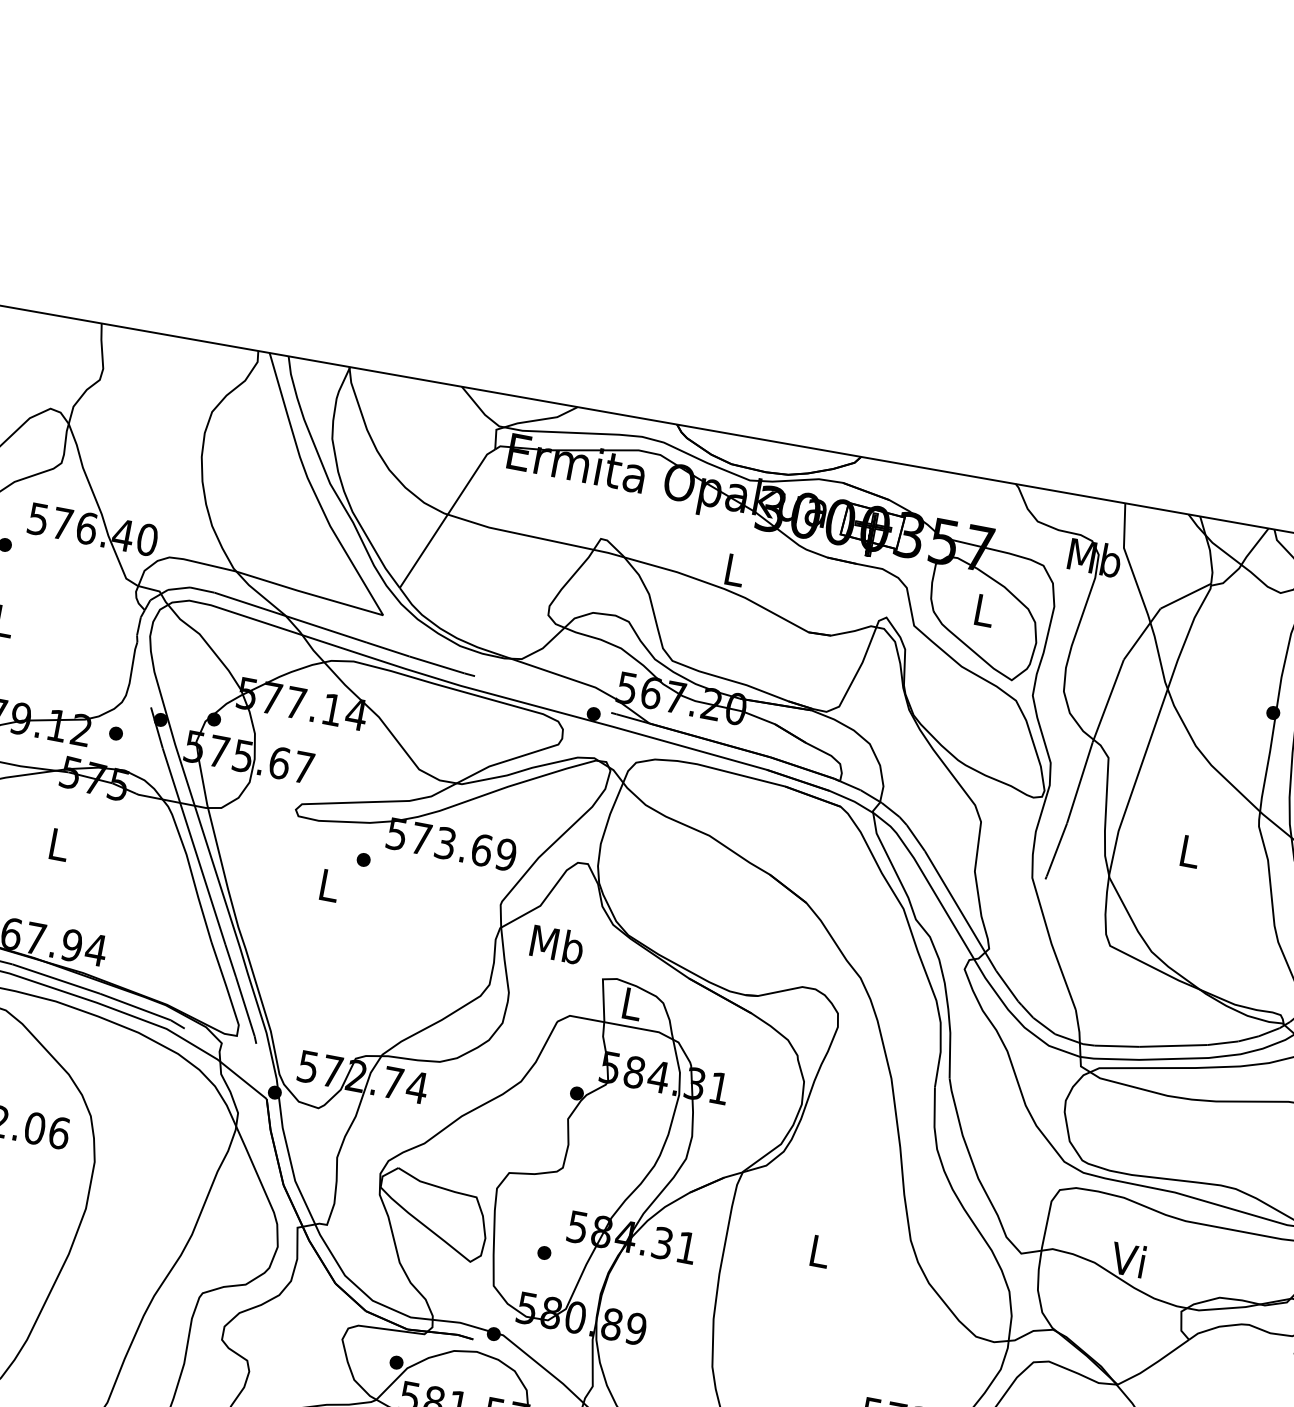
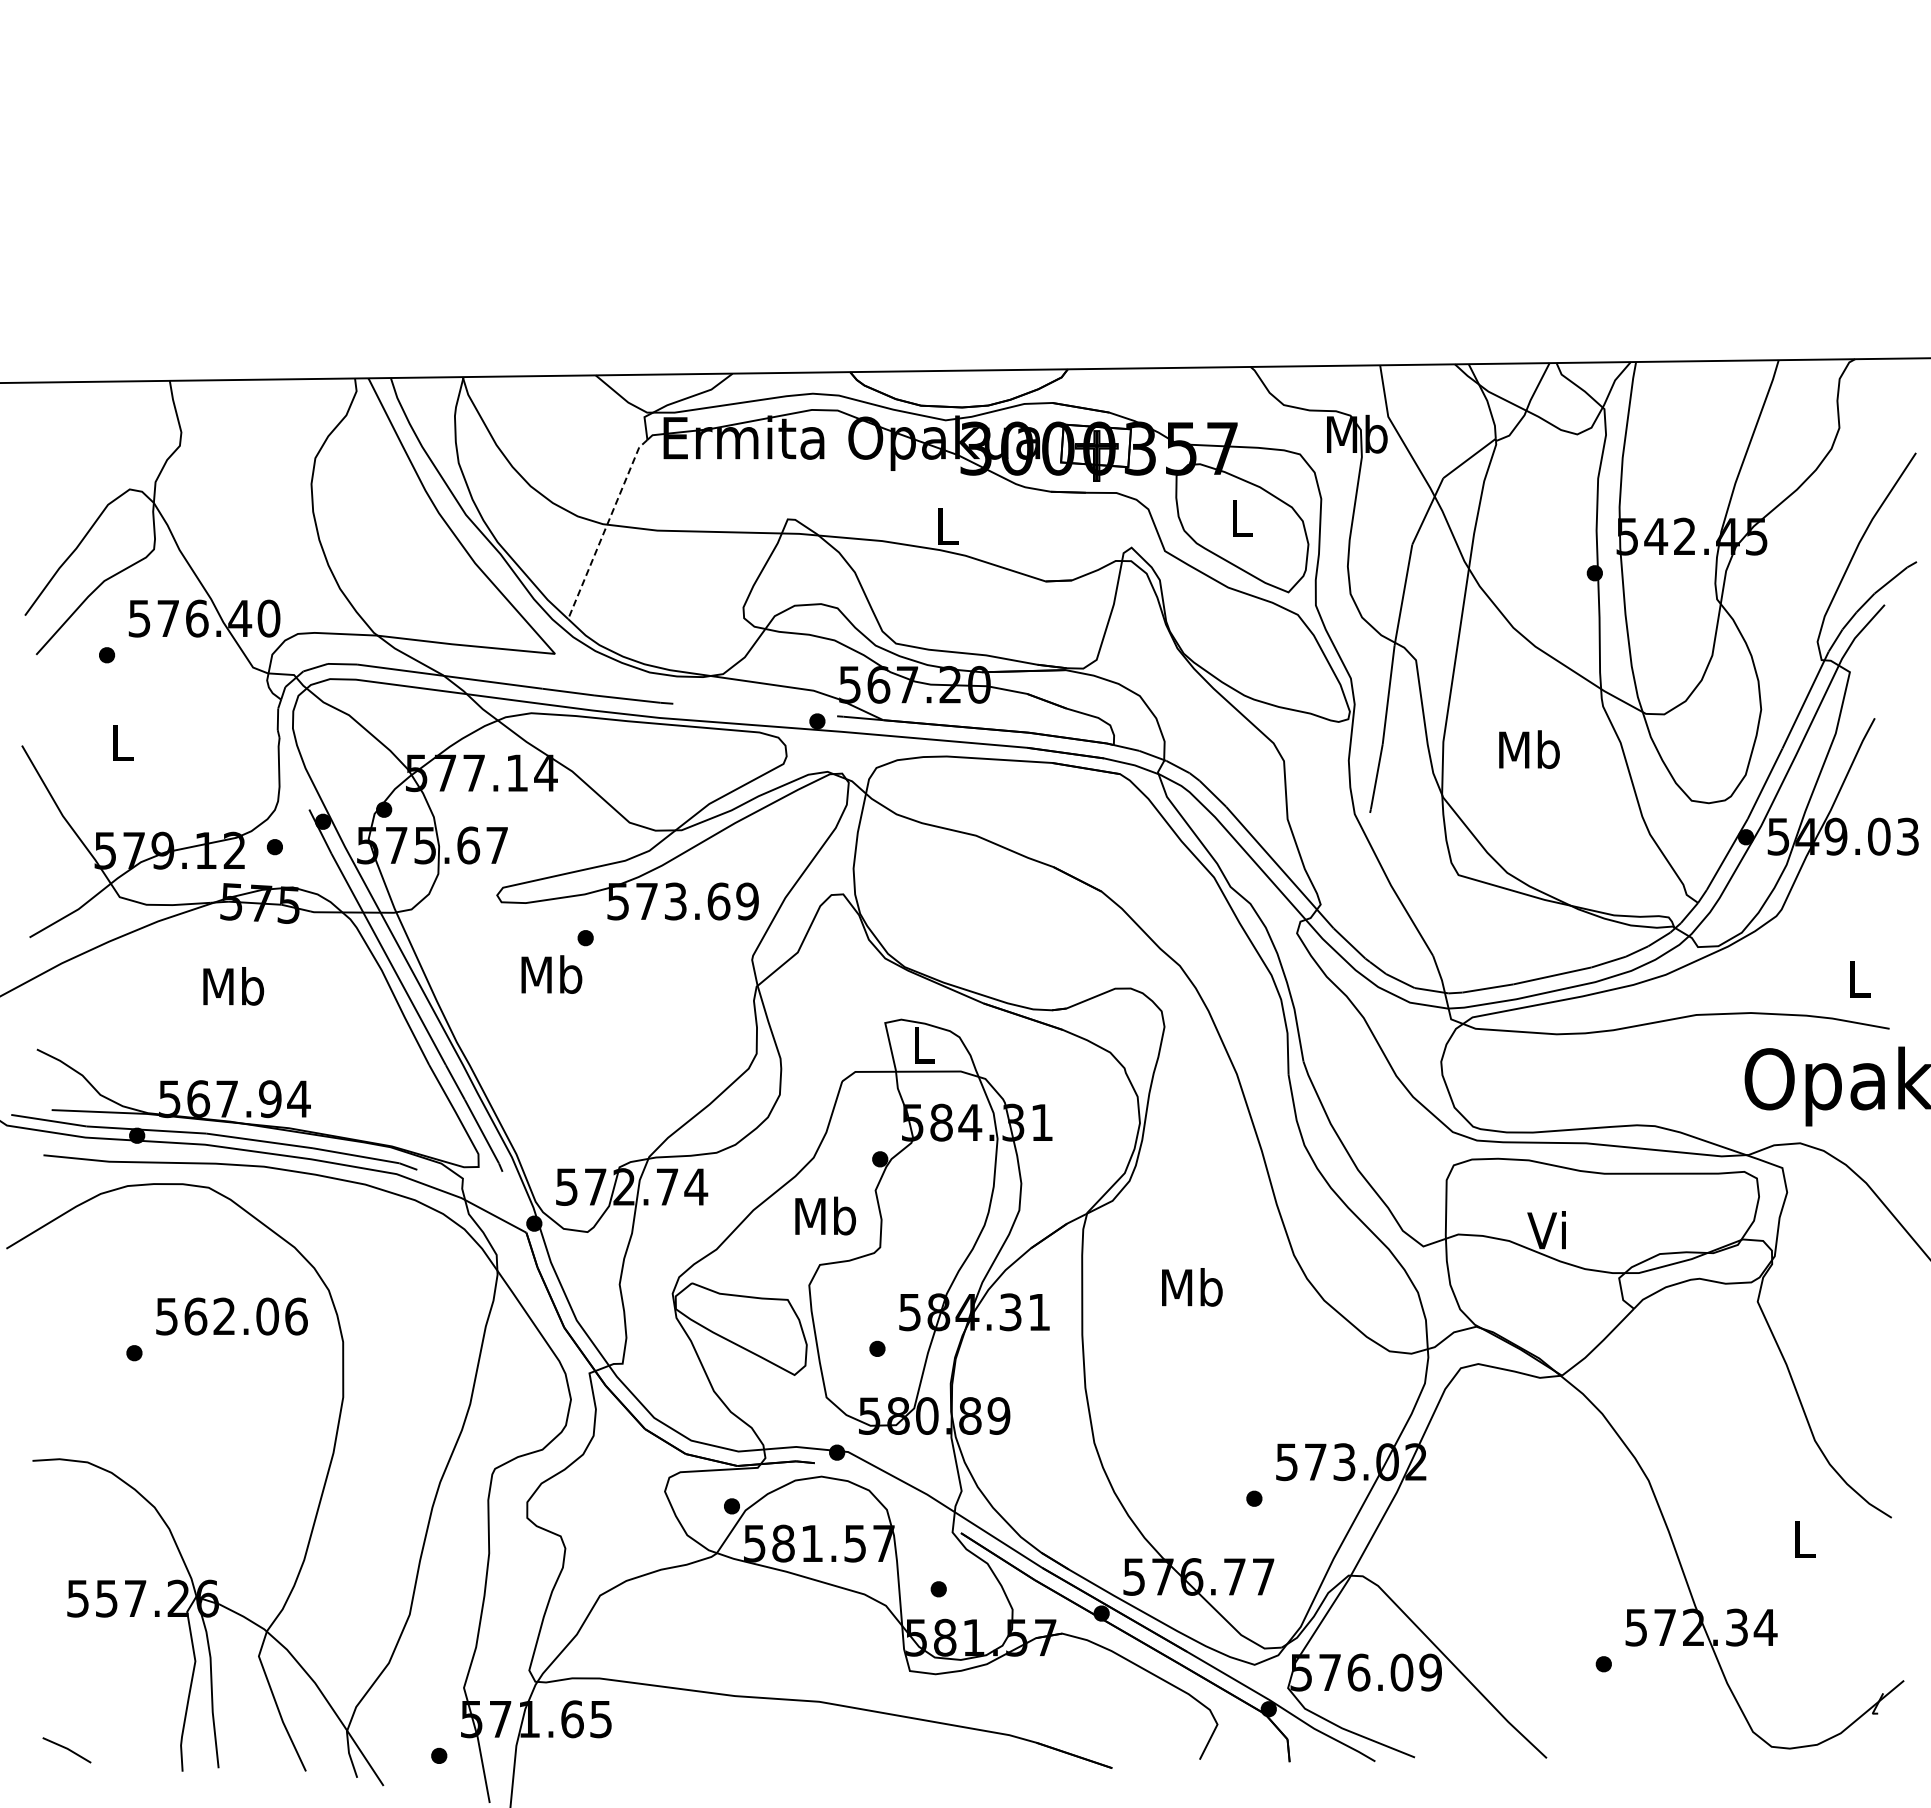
line: (446, 516) -> (606, 527), solid -> dashed
text: (58, 844) -> (233, 986), L -> Mb
text: (1190, 851) -> (1529, 749), L -> Mb
text: (329, 885) -> (551, 974), L -> Mb
text: (557, 944) -> (825, 1215), moved
text: (819, 1251) -> (1192, 1287), L -> Mb

